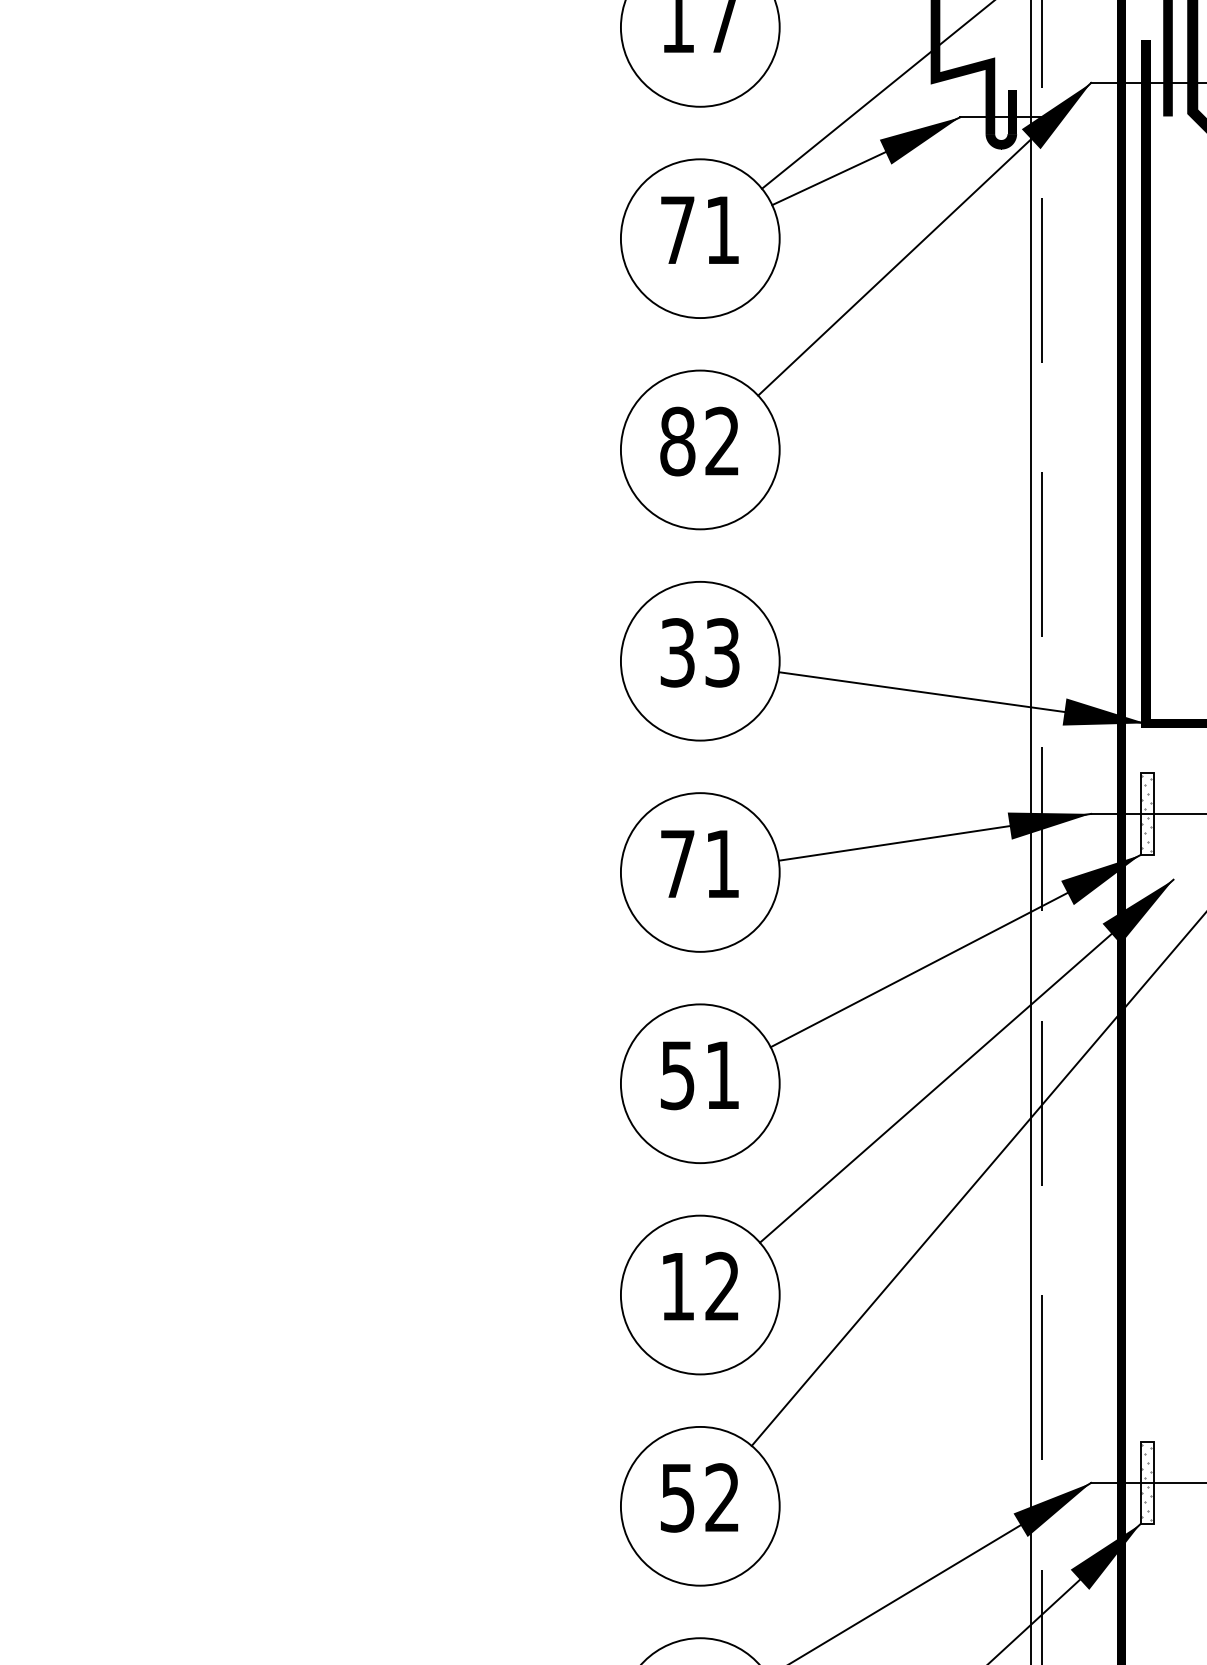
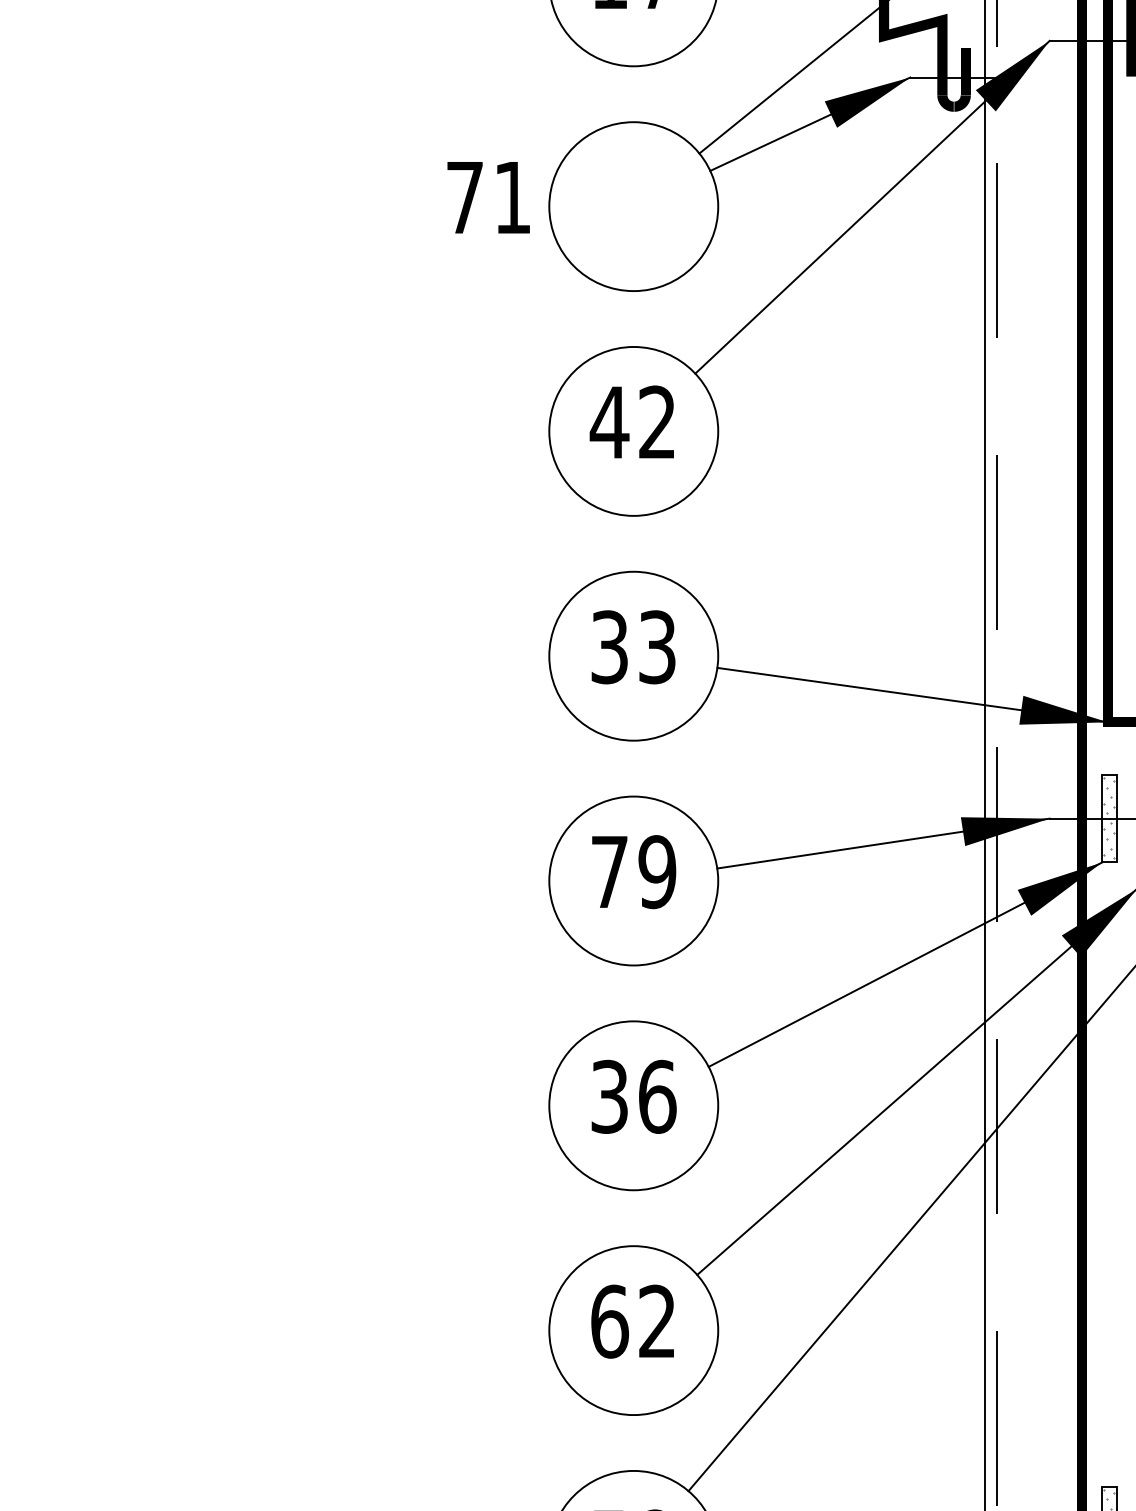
text: (699, 229) -> (488, 196), moved
text: (677, 441) -> (609, 422), 82 -> 42
text: (722, 863) -> (657, 871), 71 -> 79
text: (700, 1075) -> (633, 1097), 51 -> 36
text: (677, 1286) -> (609, 1321), 12 -> 62

